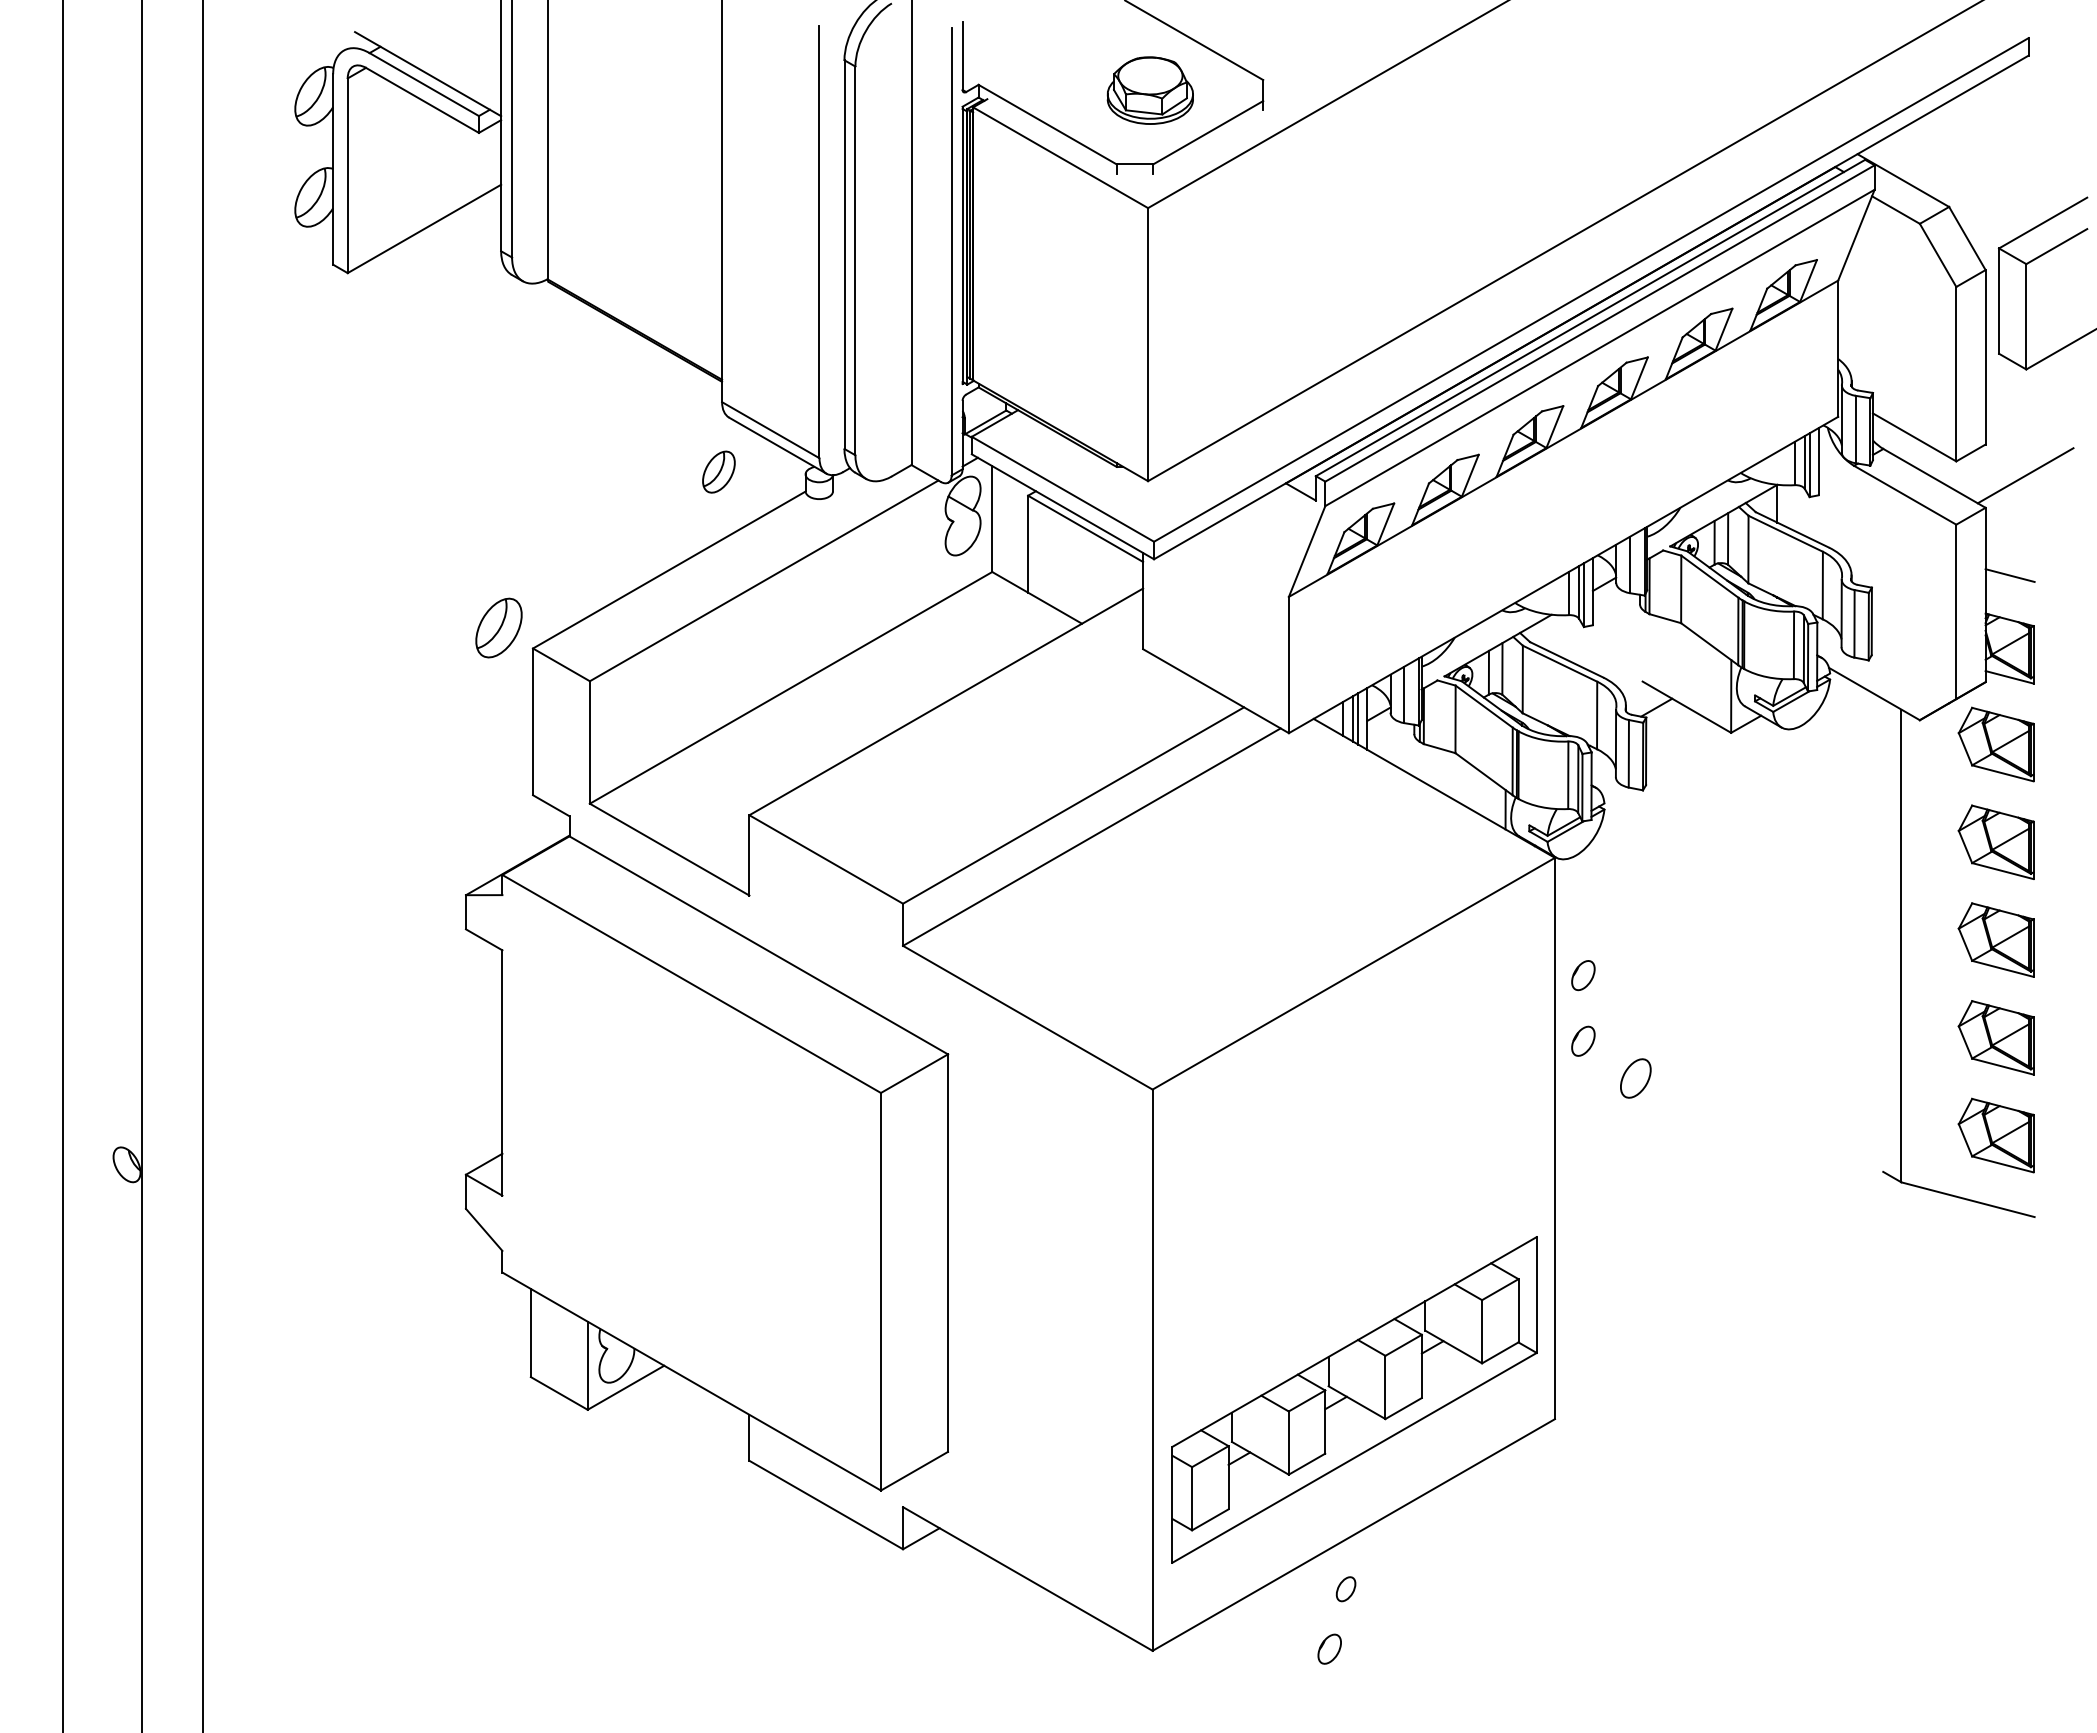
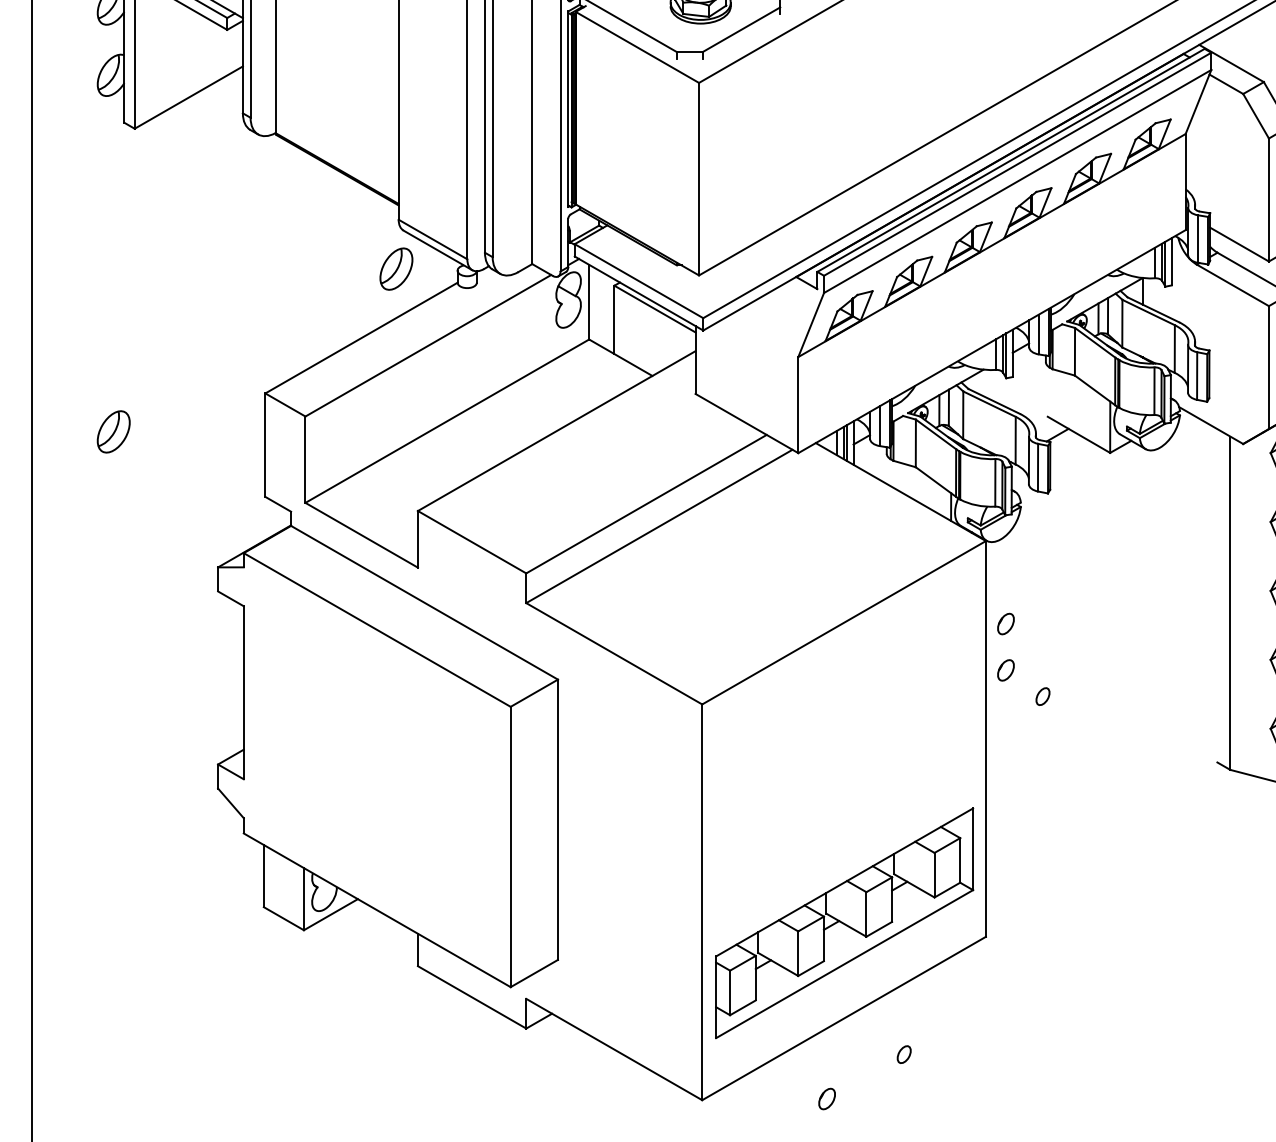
part: (718, 471) -> (396, 268), size x1.43
part: (498, 627) -> (113, 431), moved
part: (1635, 1078) -> (1042, 696), size x0.62
part: (1345, 1589) -> (903, 1054), moved

